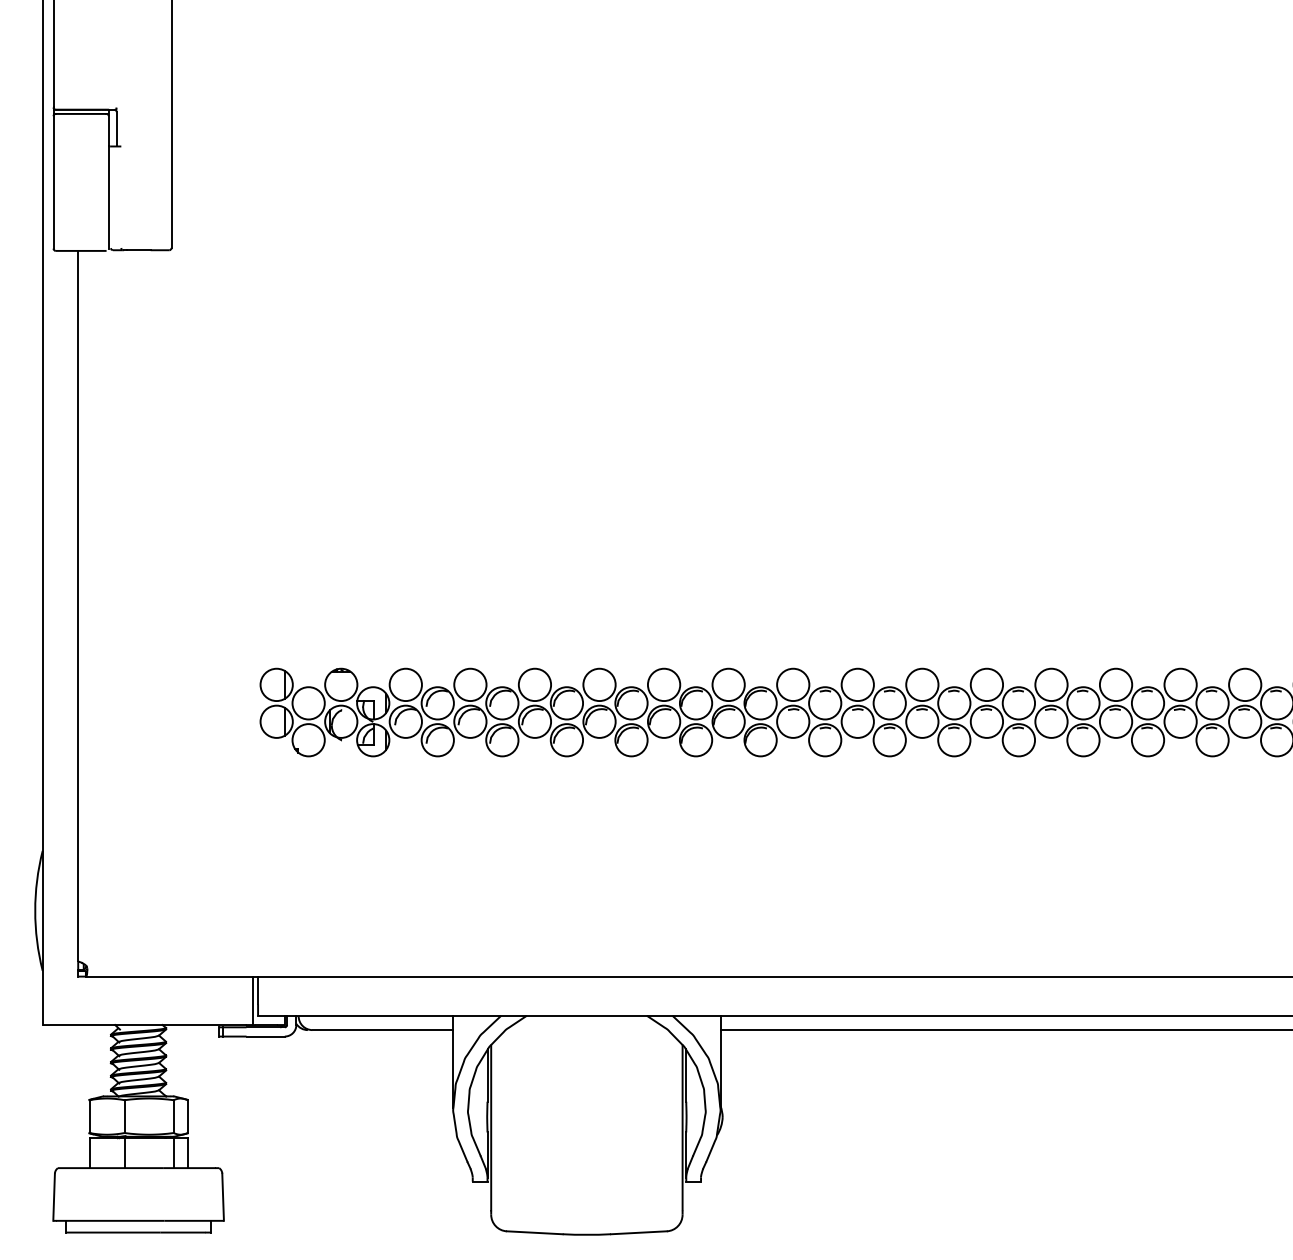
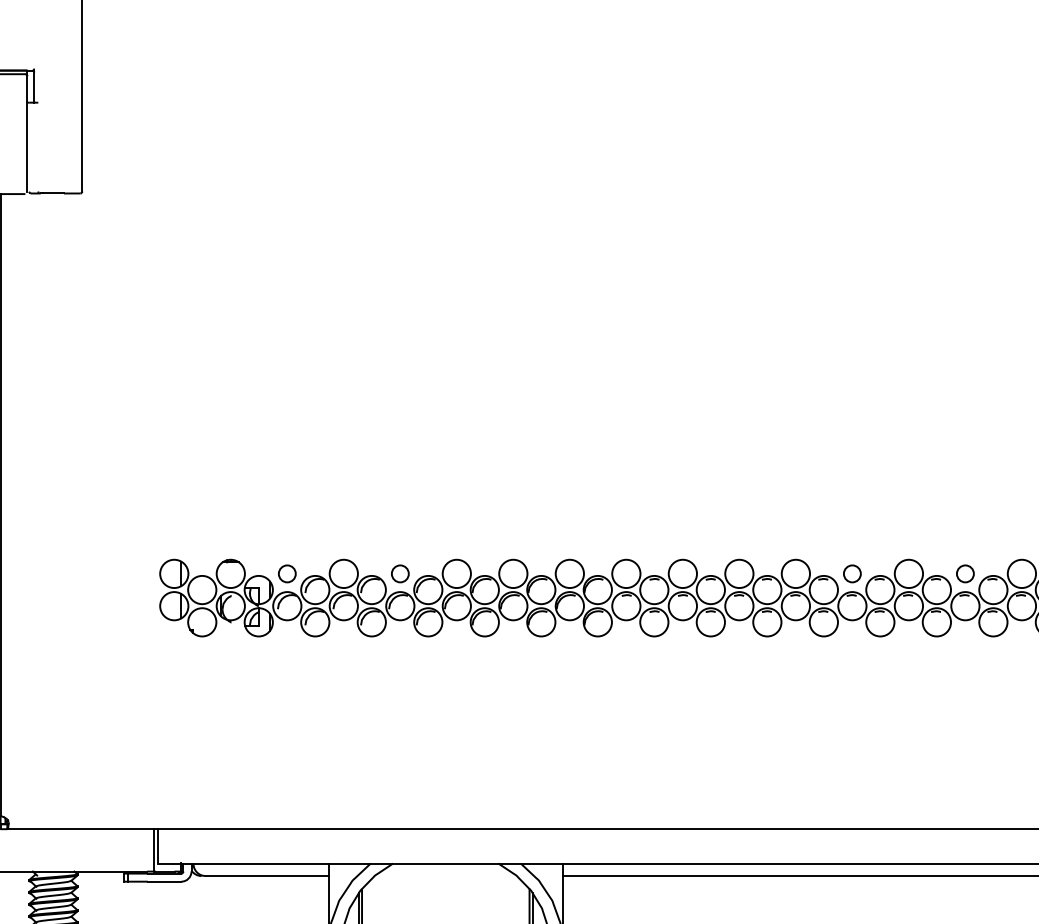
circle: (405, 684) -> (287, 573), size x0.6
circle: (534, 684) -> (399, 573), size x0.6
circle: (1051, 684) -> (852, 573), size x0.6
circle: (1180, 684) -> (965, 573), size x0.6

